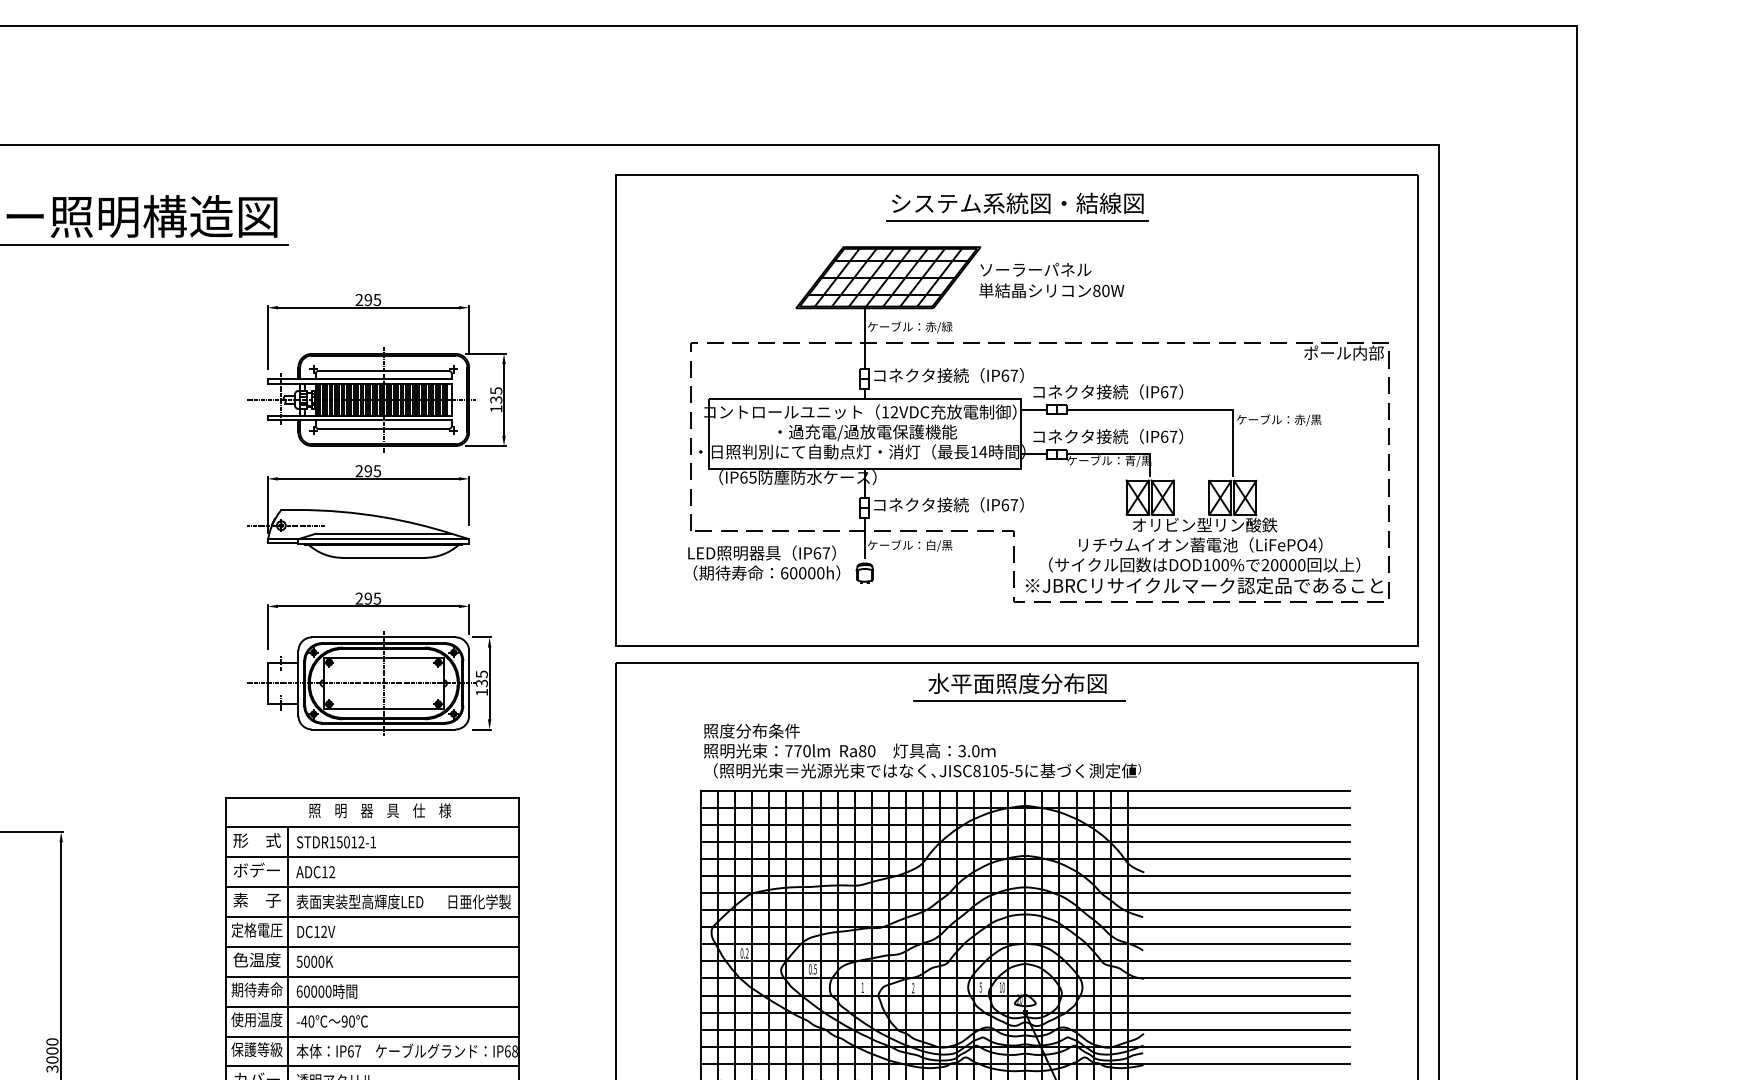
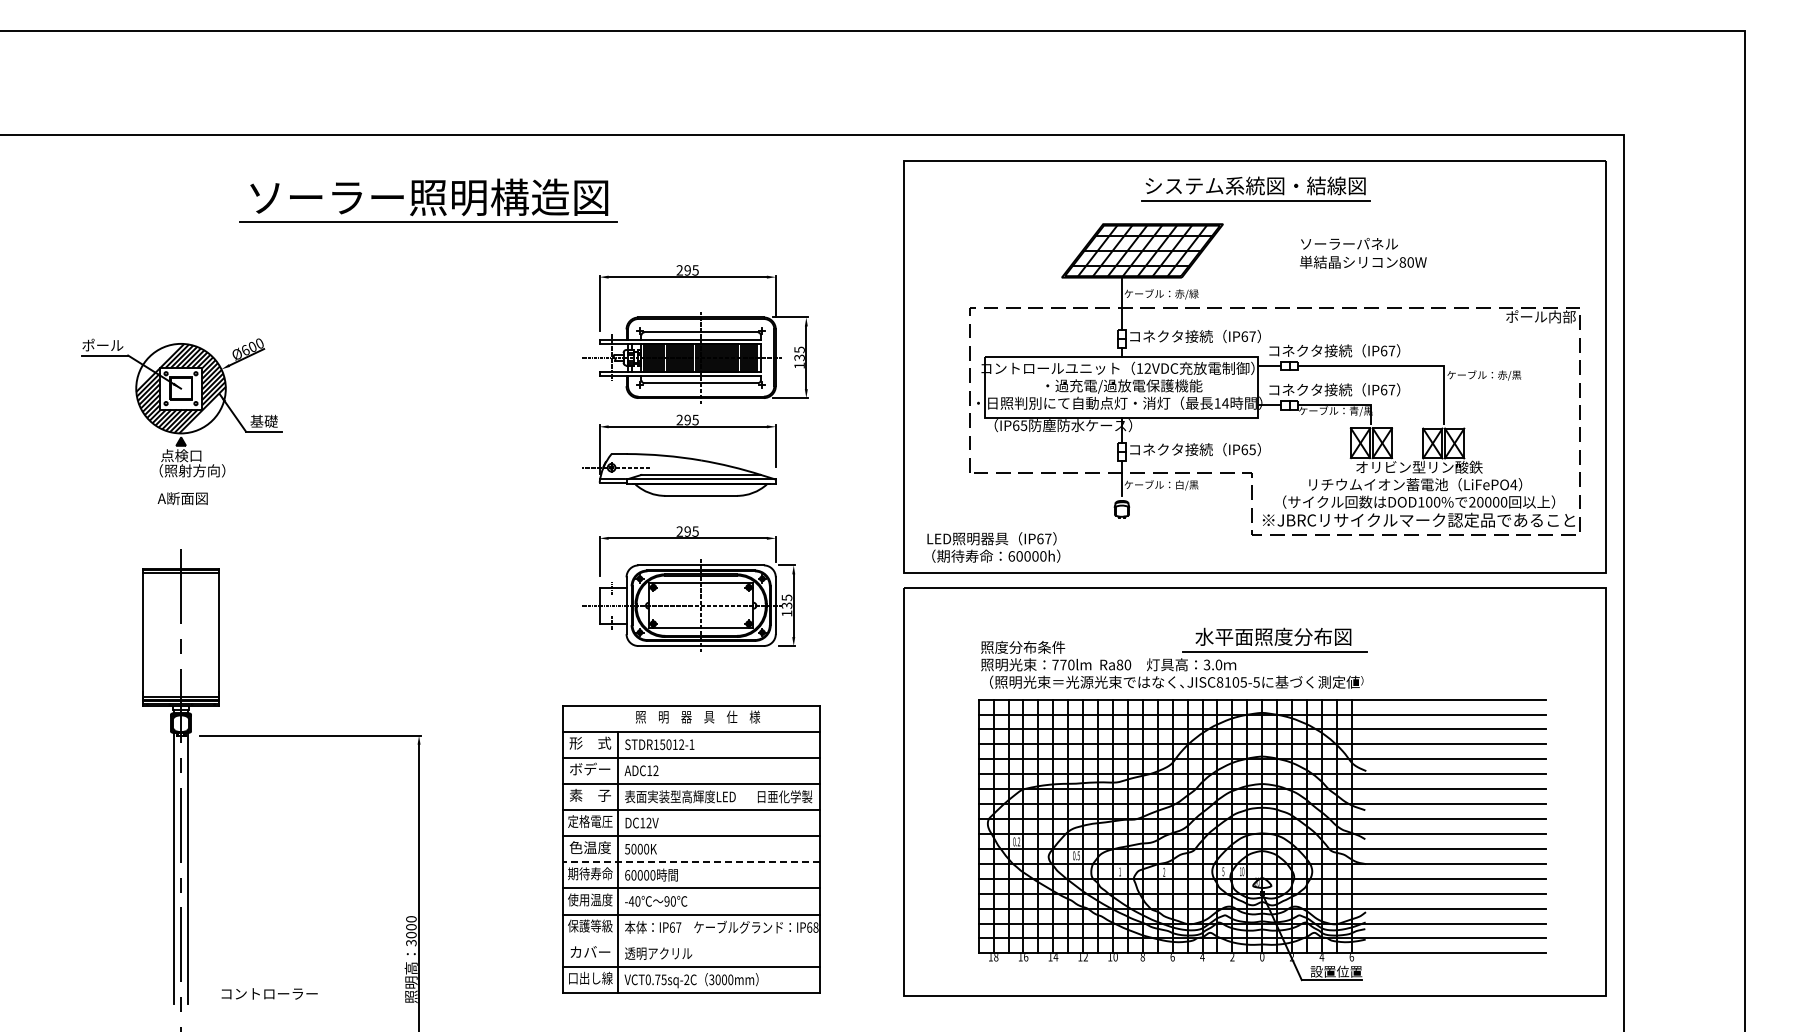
text: (1051, 280) -> (1363, 253), moved
text: (1014, 504) -> (1252, 449), IP67 -> IP65
text: (763, 563) -> (993, 547), moved
part: (1018, 686) -> (1274, 639), moved
line: (371, 977) -> (690, 862), solid -> dashed
line: (371, 1066) -> (690, 940), removed

